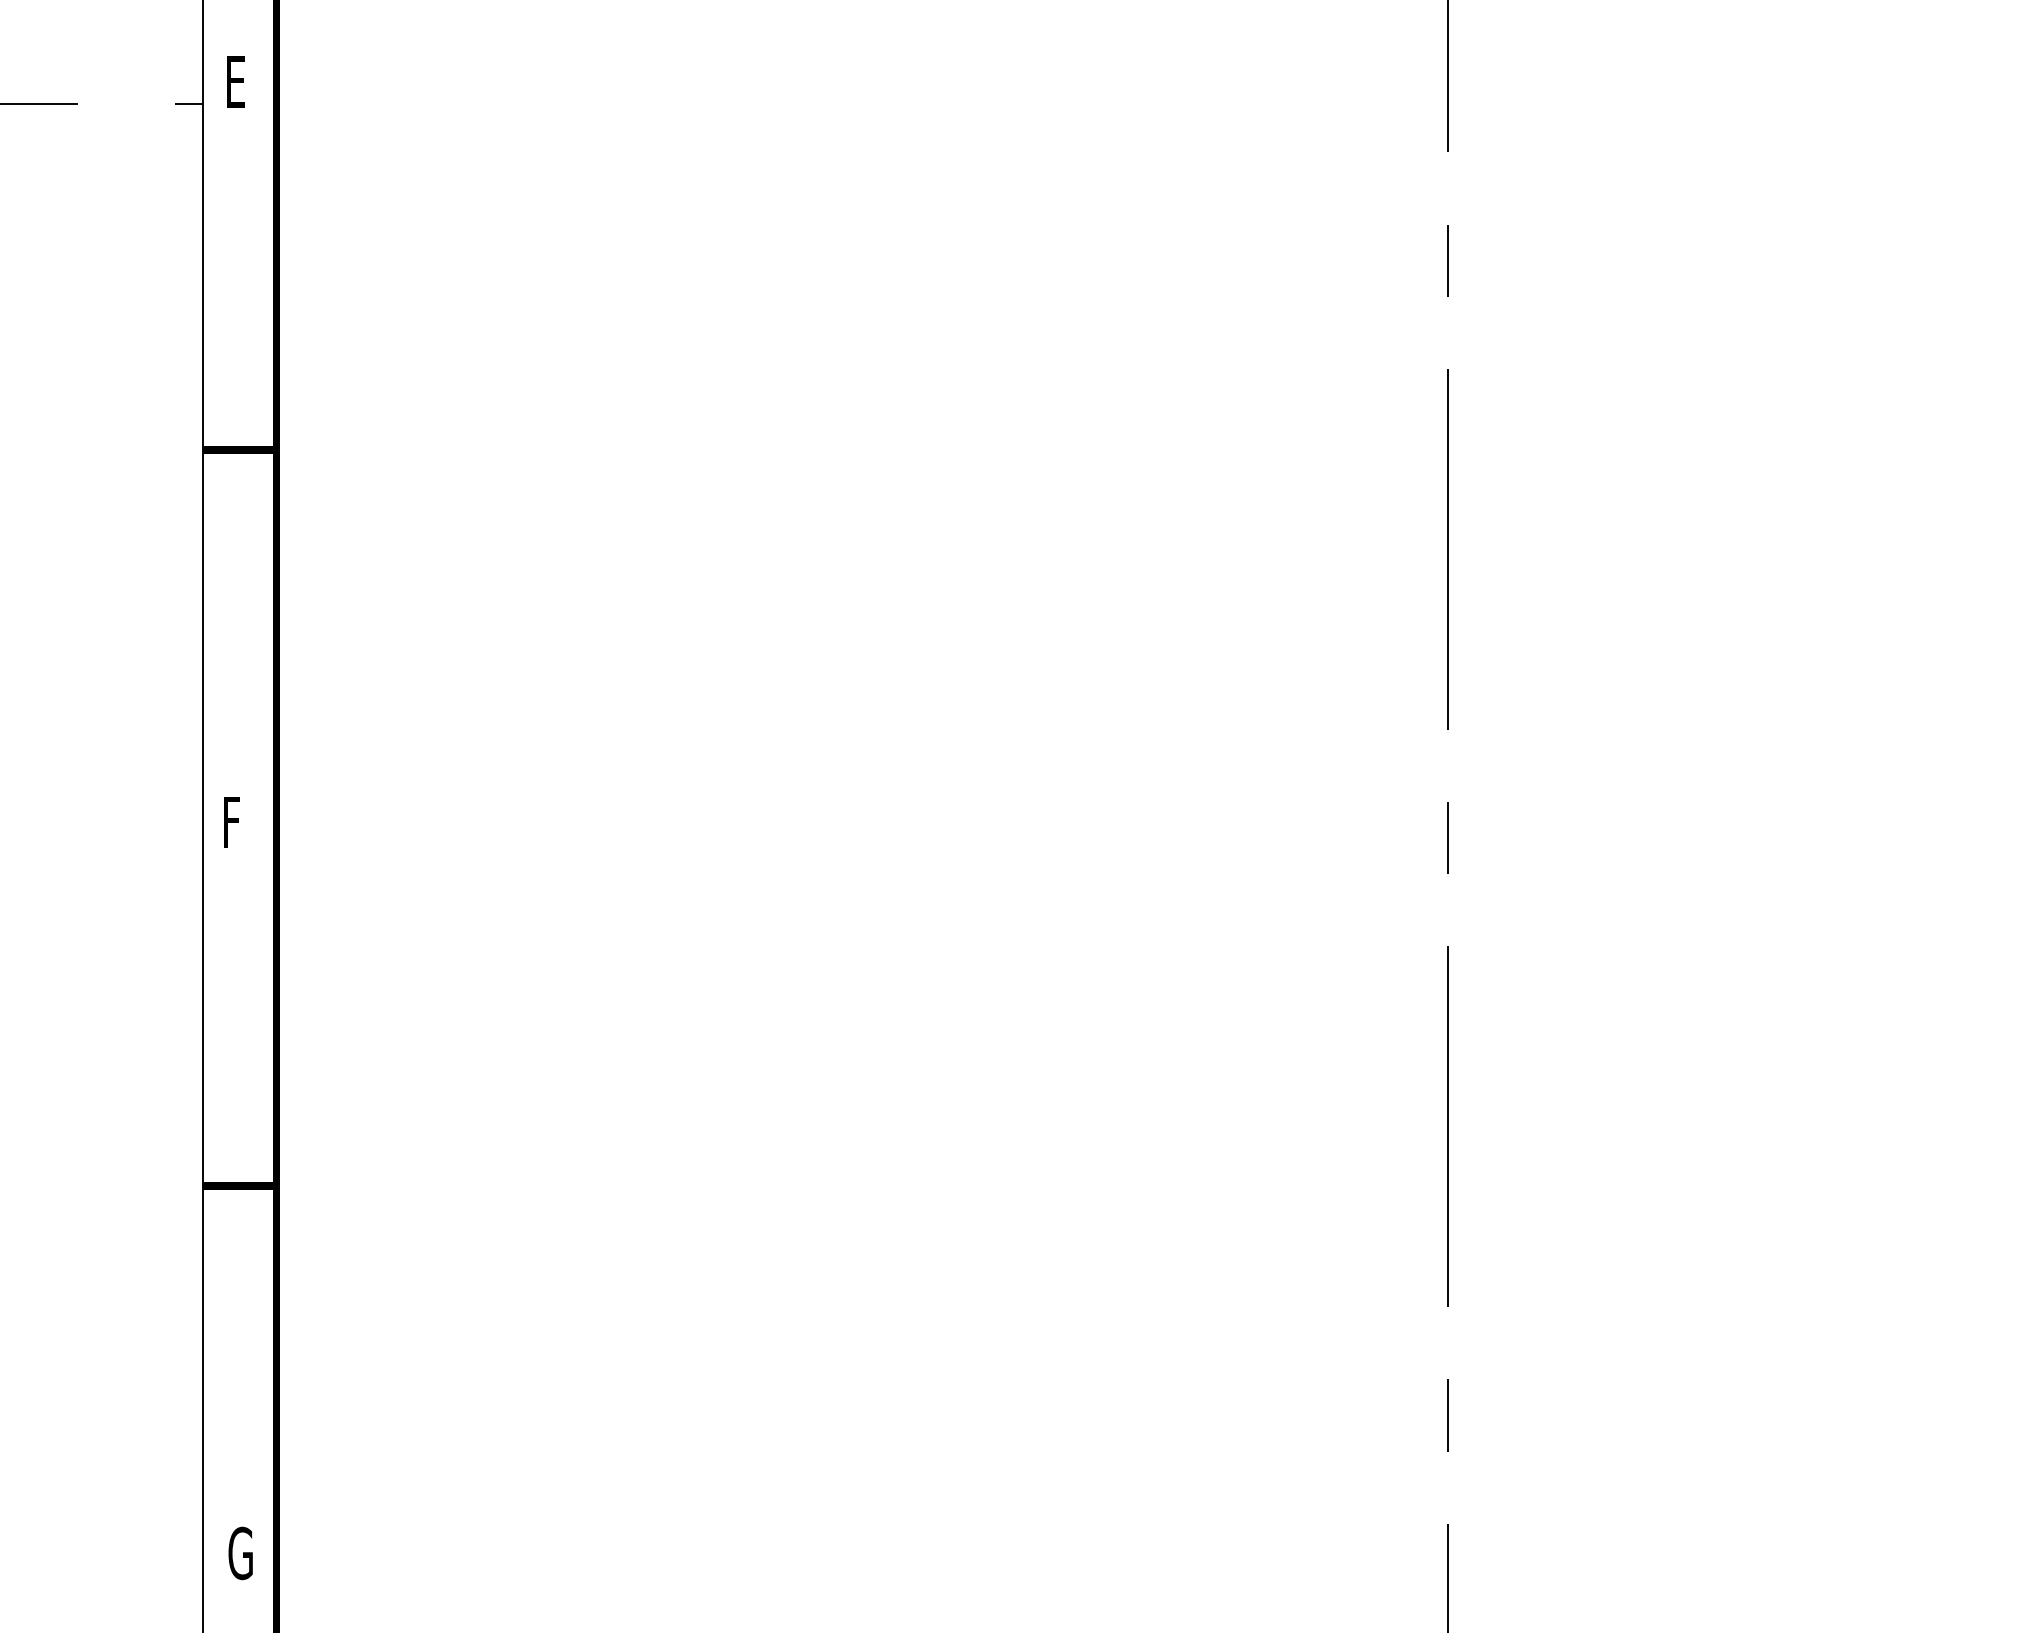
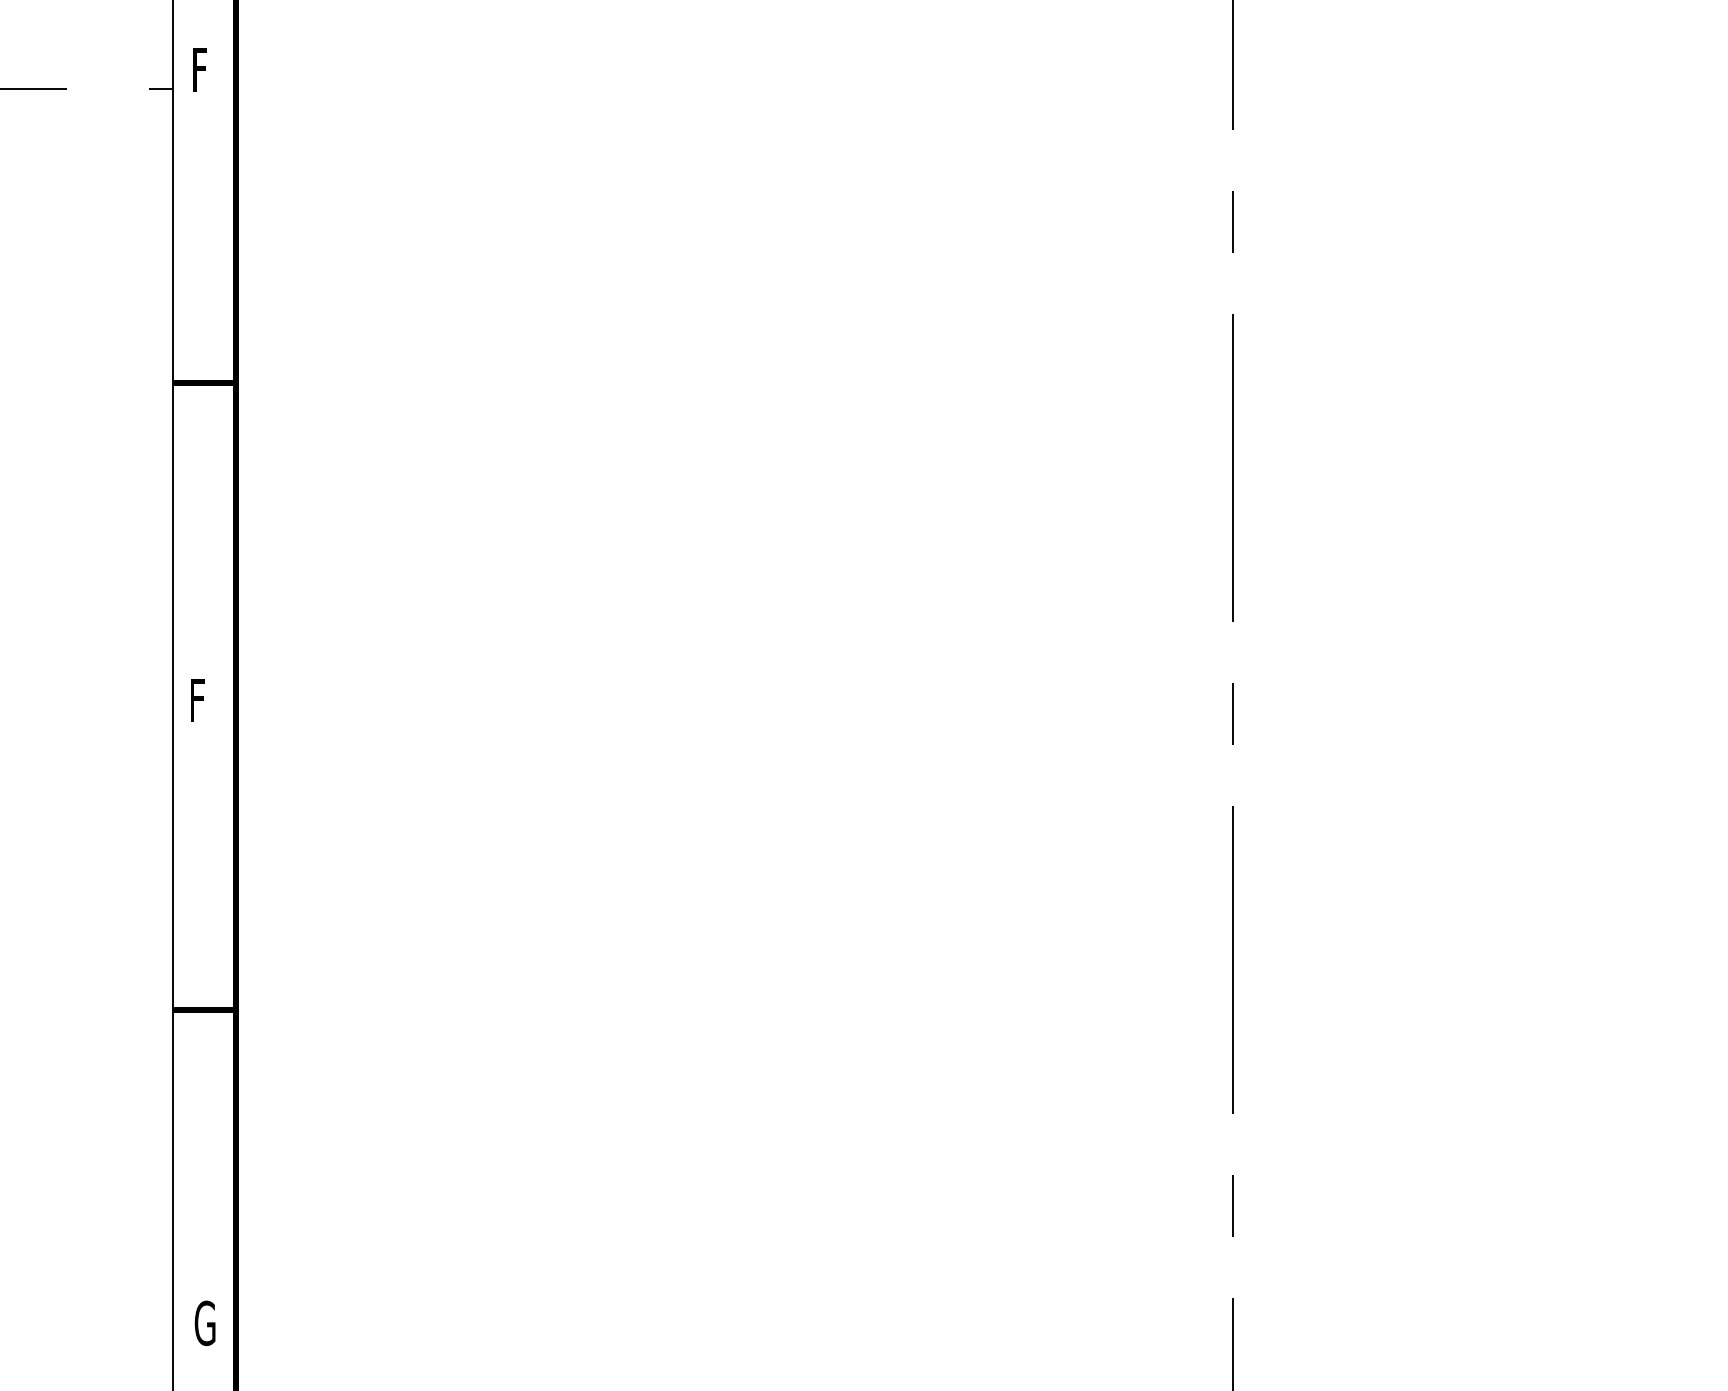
text: (237, 81) -> (202, 69), E -> F

